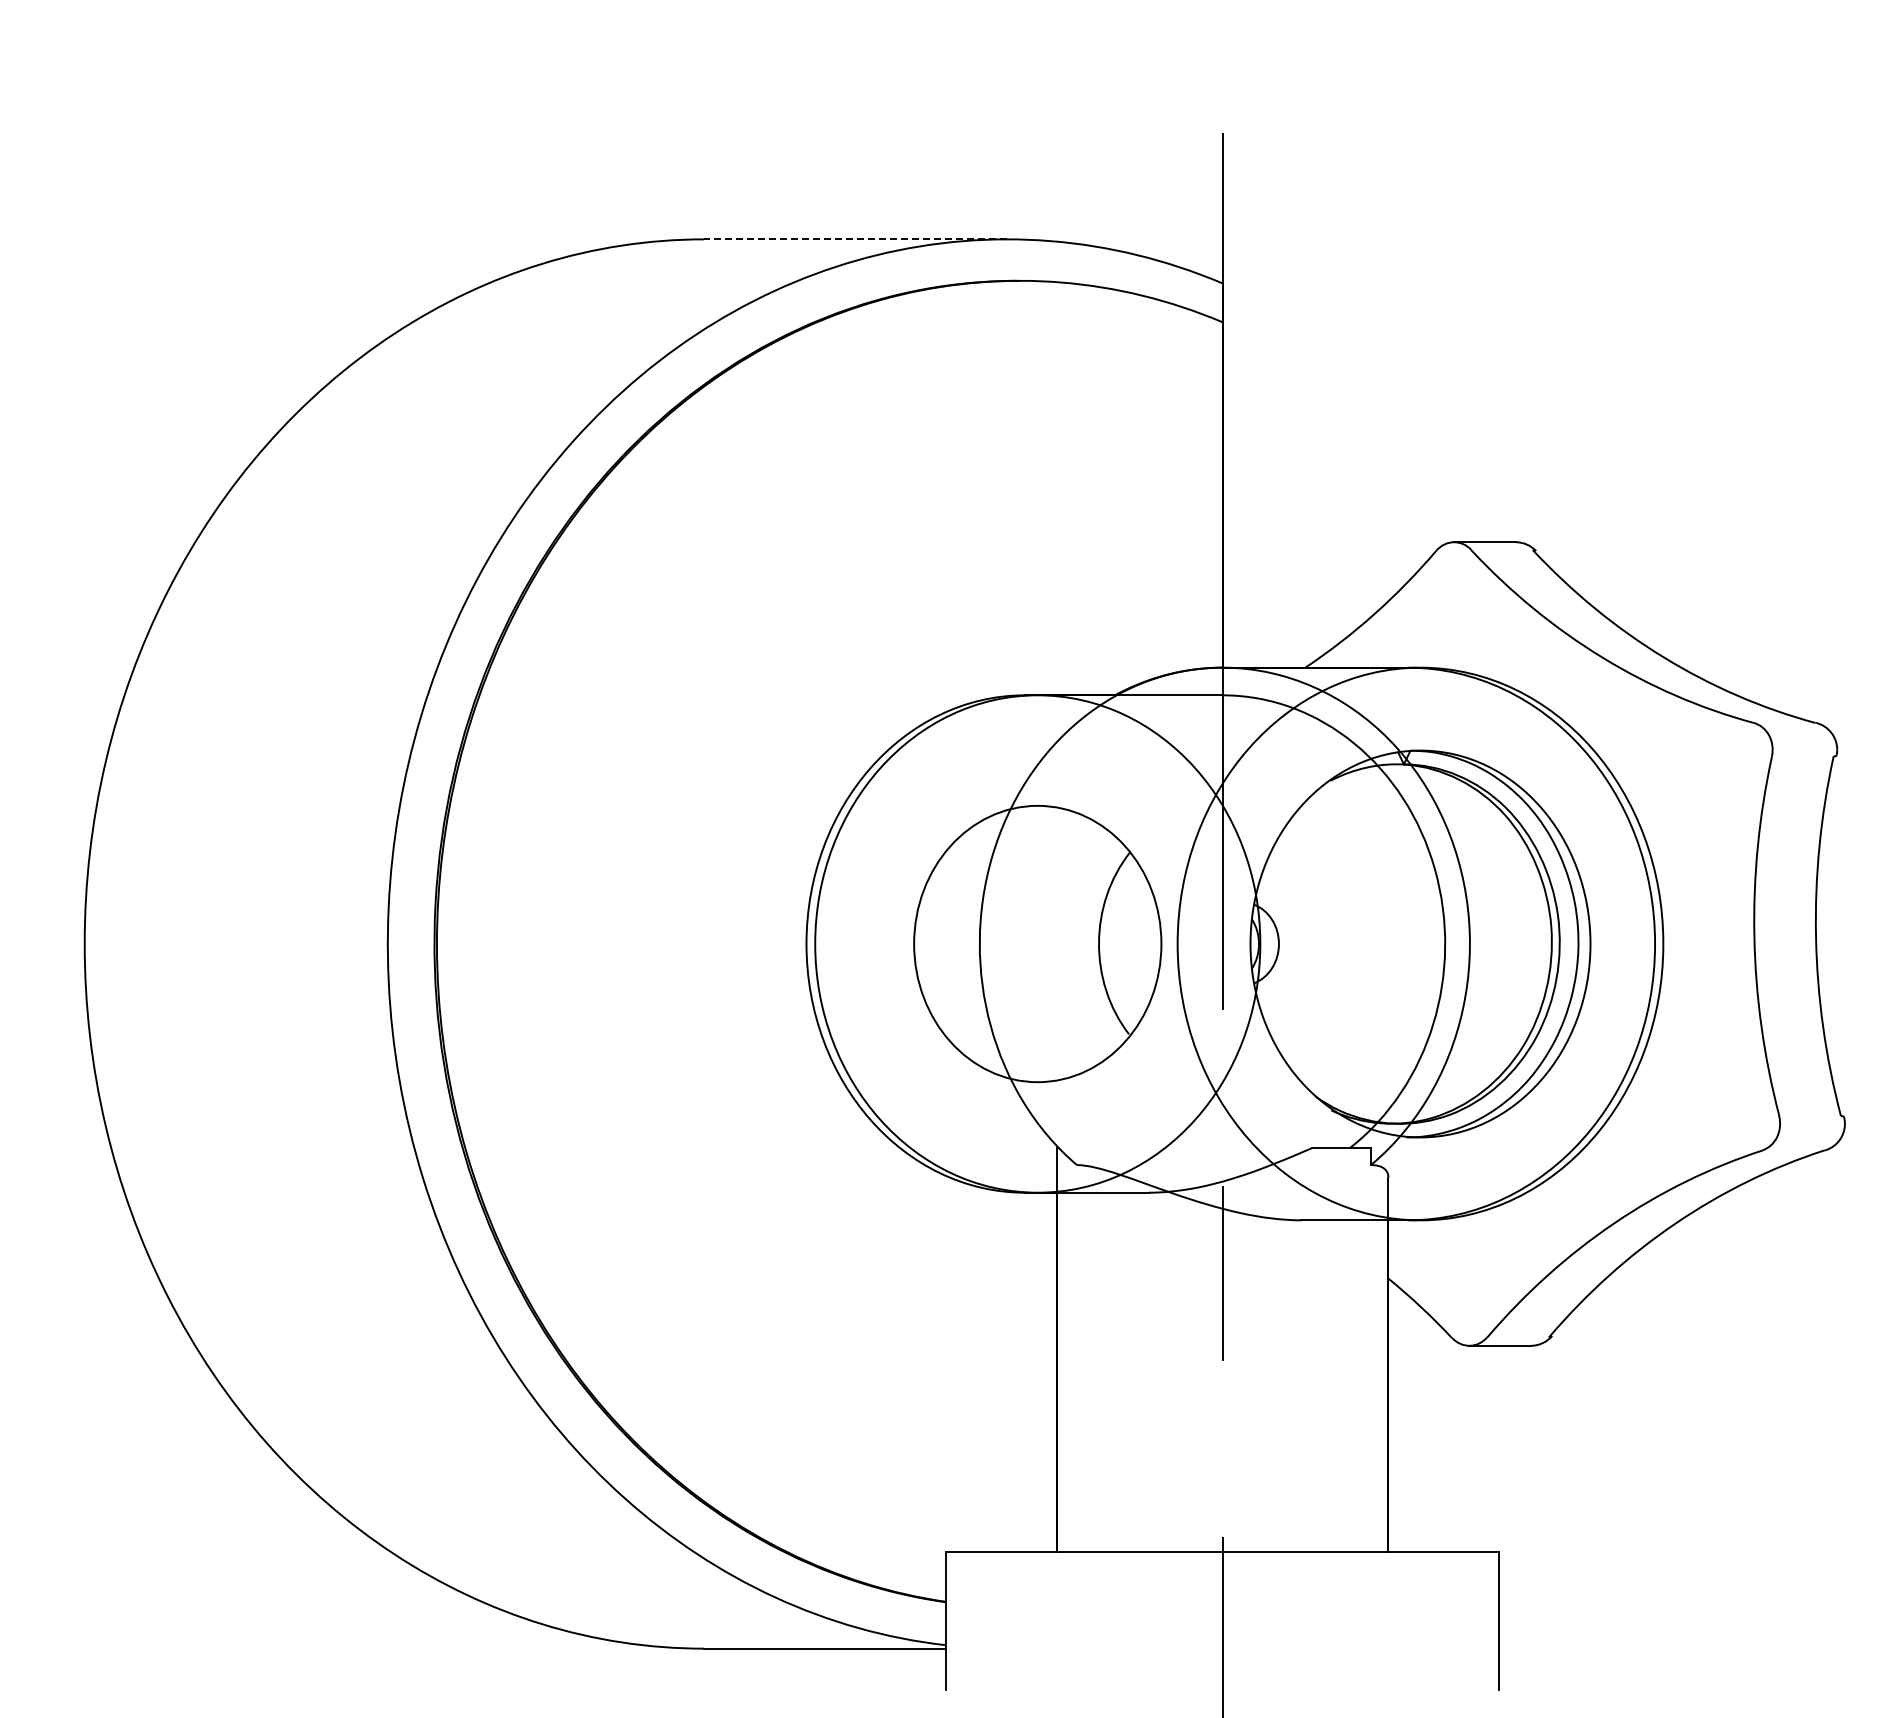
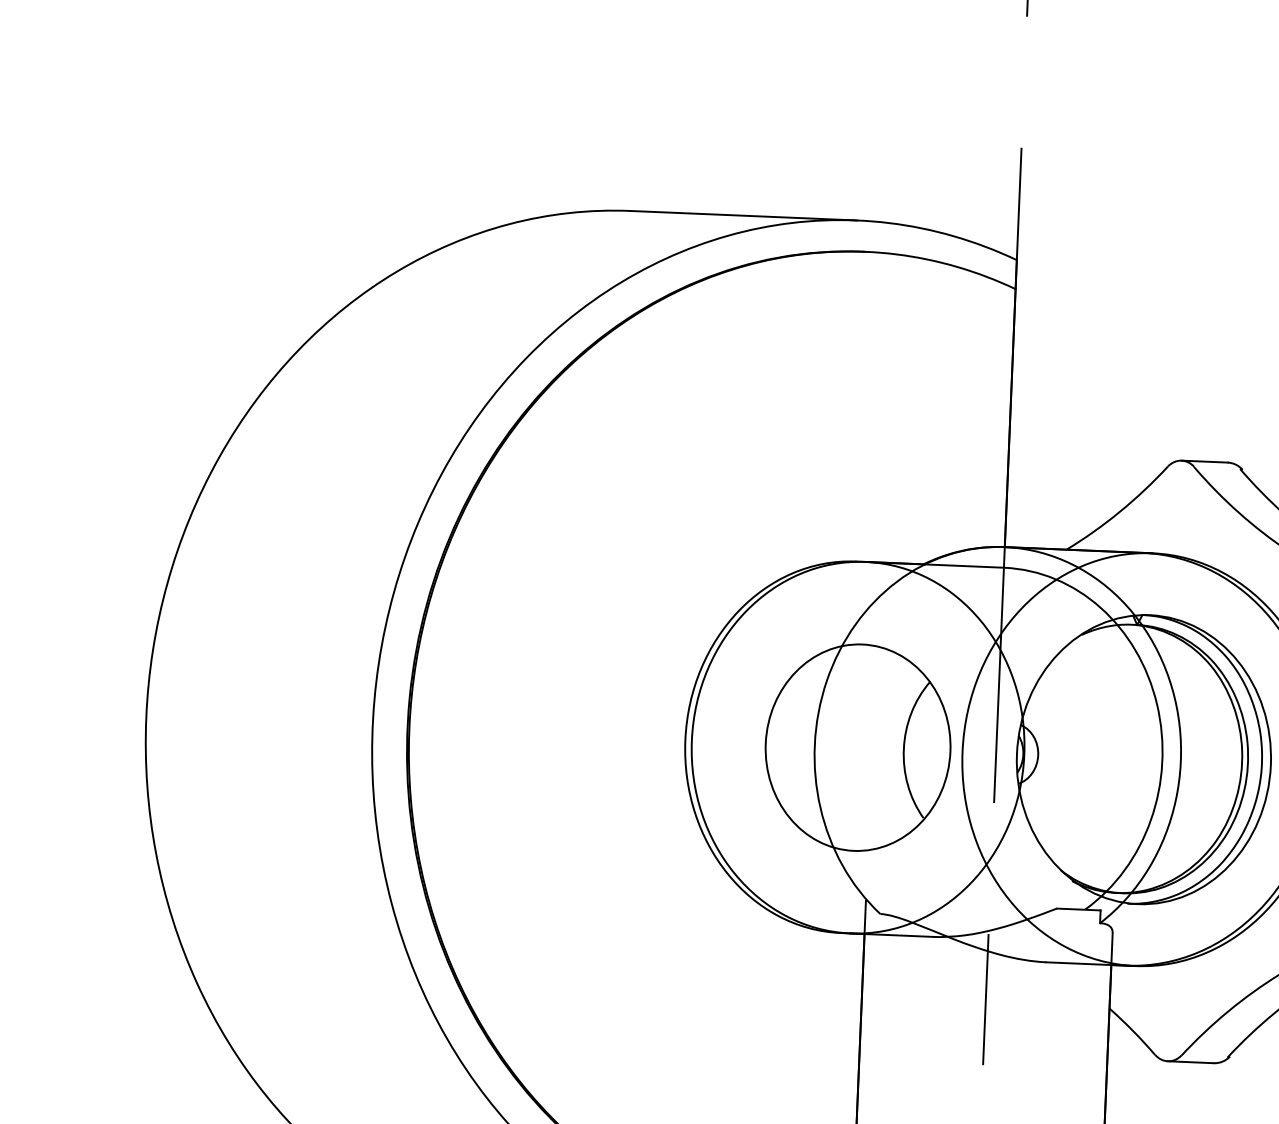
line: (855, 239) -> (744, 215), dashed -> solid

